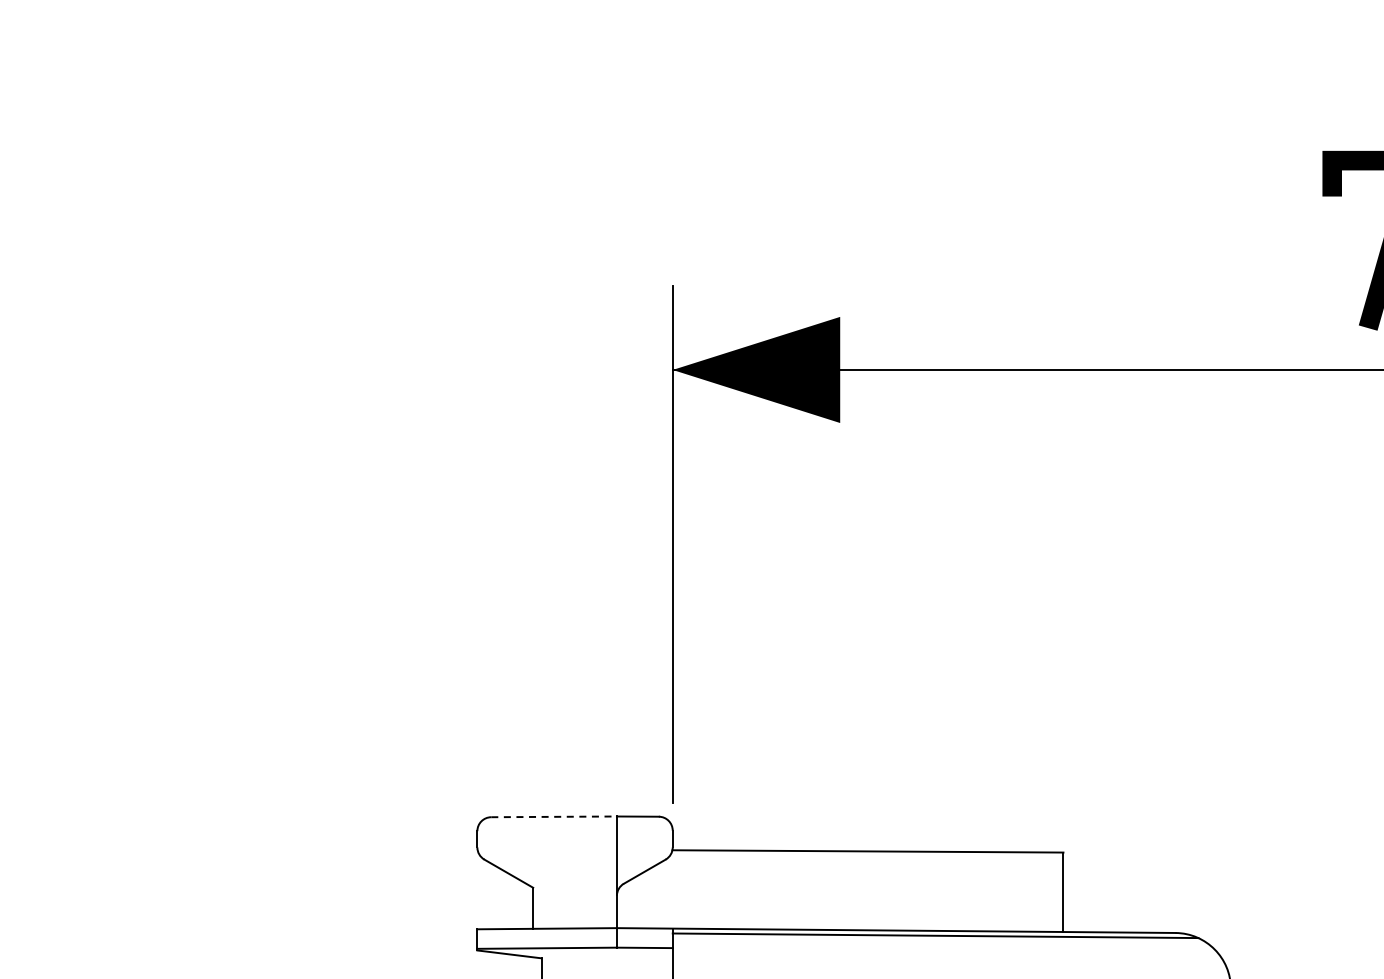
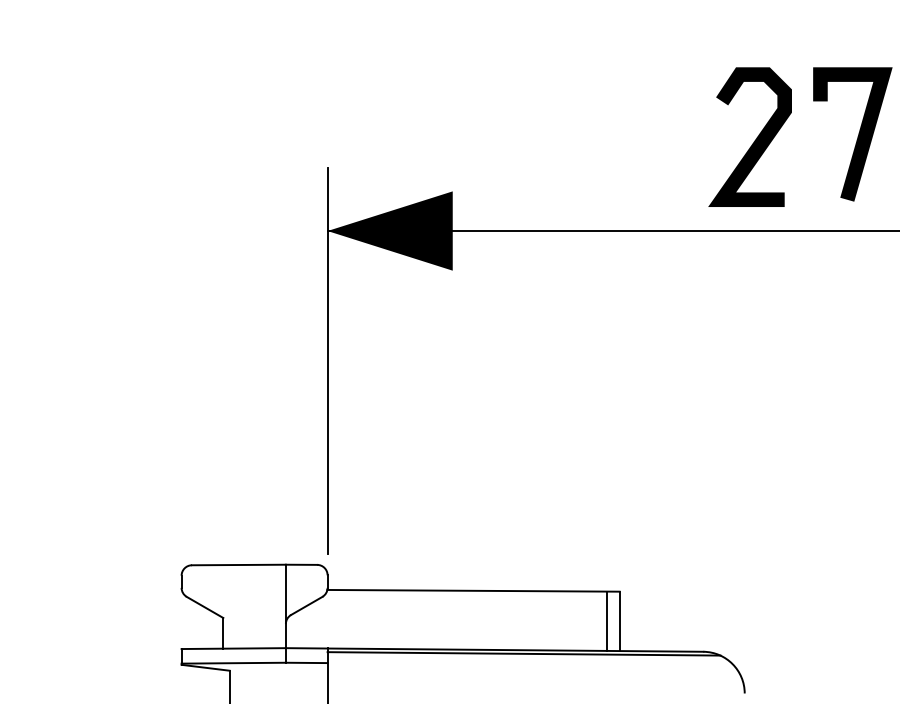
curve: (1245, 246) -> (755, 138), added
line: (554, 816) -> (239, 564), dashed -> solid
line: (1046, 891) -> (606, 620), added

